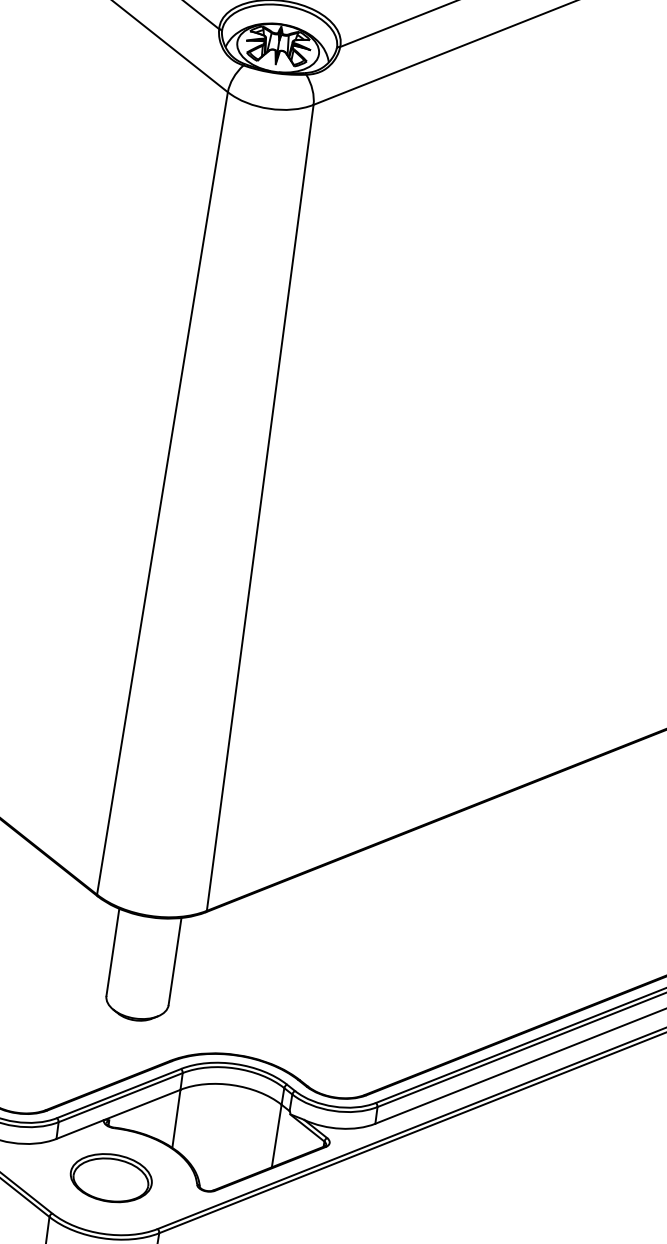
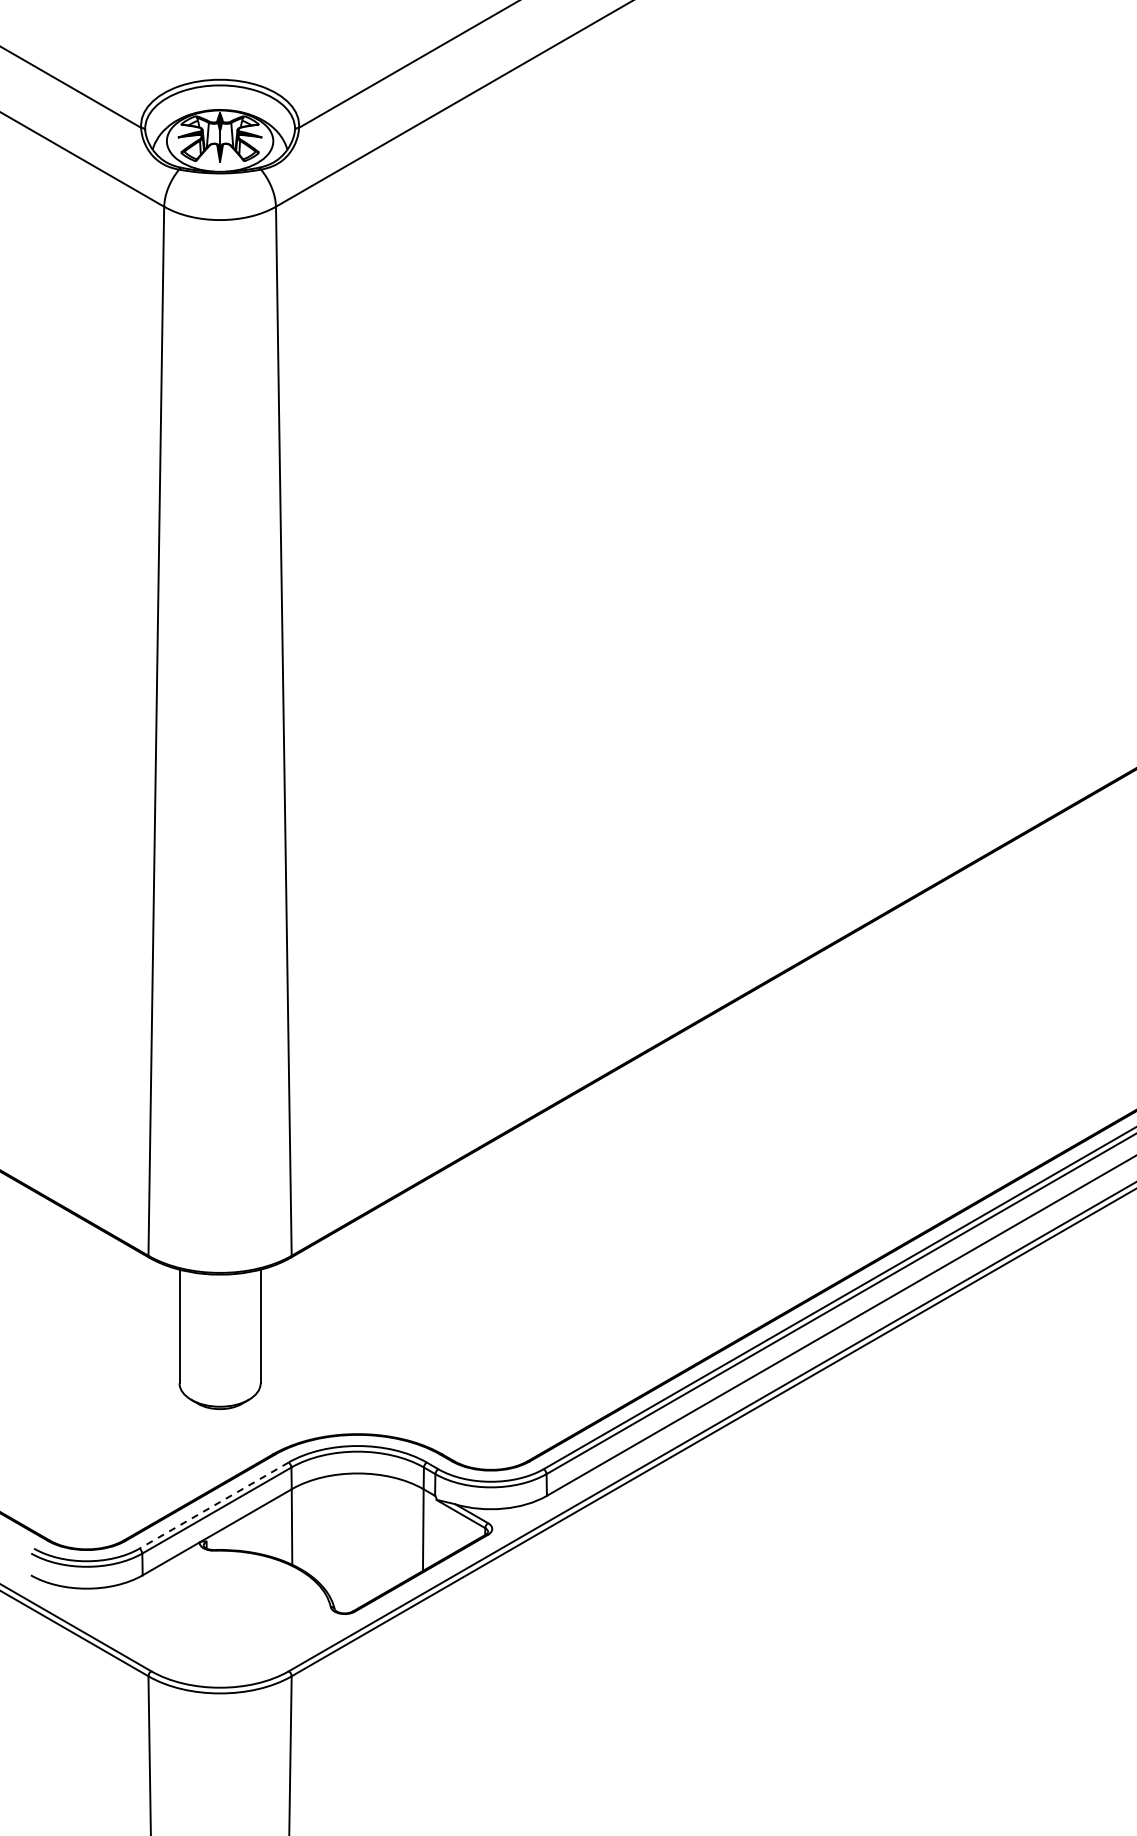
line: (118, 1093) -> (213, 1505), solid -> dashed
part: (110, 1177) -> (219, 1614), removed

